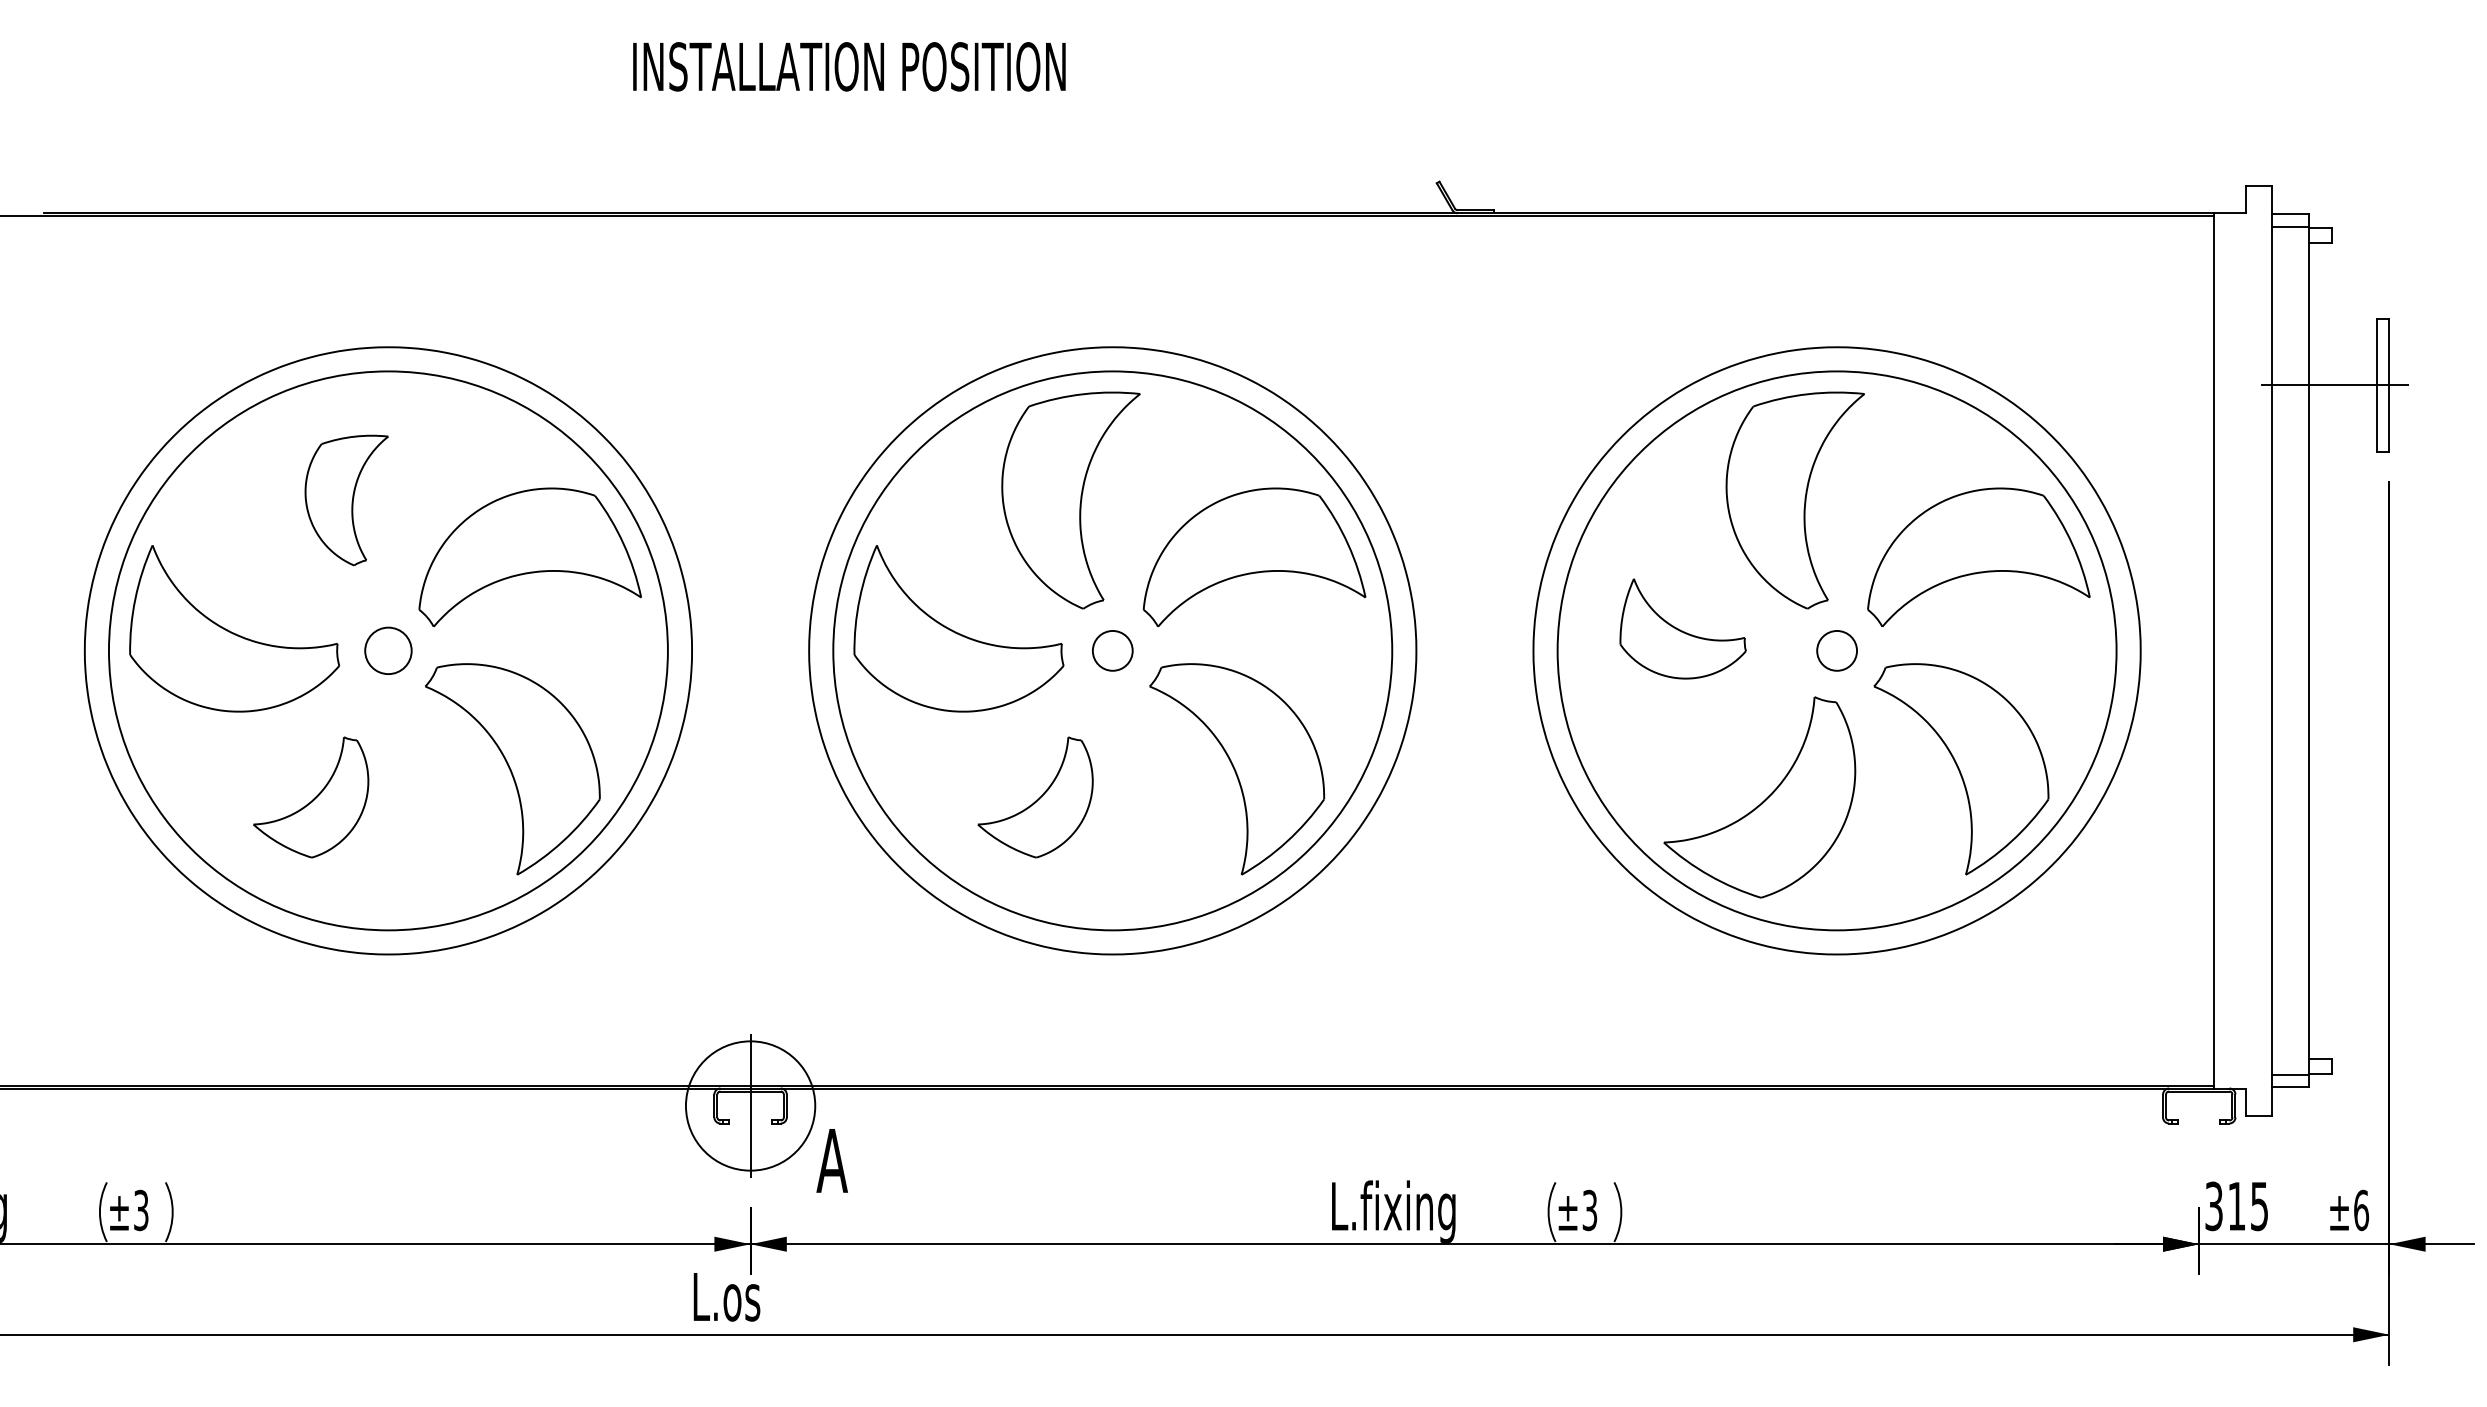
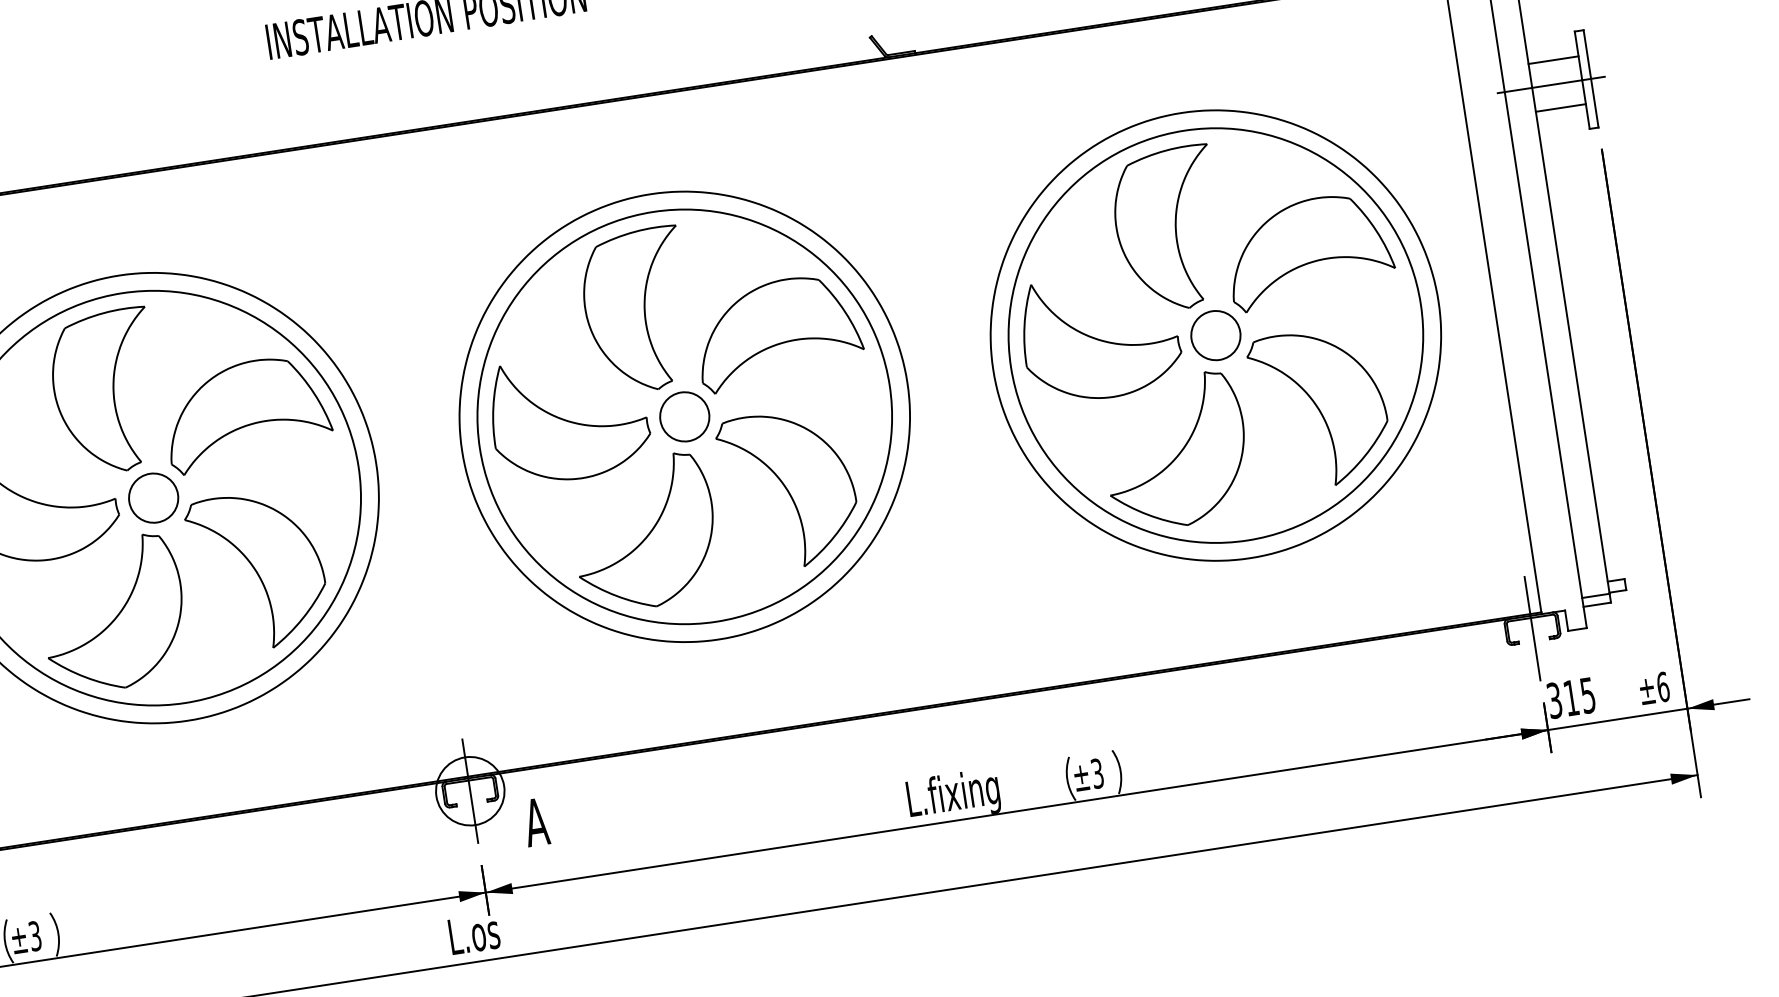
line: (2343, 352) -> (1553, 59), added
line: (2343, 417) -> (1561, 107), added
part: (346, 500) -> (106, 392), size x1.67
part: (1682, 628) -> (1100, 336), size x1.67
circle: (388, 650) -> (153, 497), size x1.43
circle: (1112, 650) -> (684, 416), size x1.67
circle: (1836, 650) -> (1215, 335), size x1.67
part: (310, 797) -> (112, 614), size x1.67
part: (1035, 797) -> (644, 533), size x1.67
circle: (750, 1105) -> (470, 790), size x0.71
line: (2199, 1105) -> (1532, 628), added

